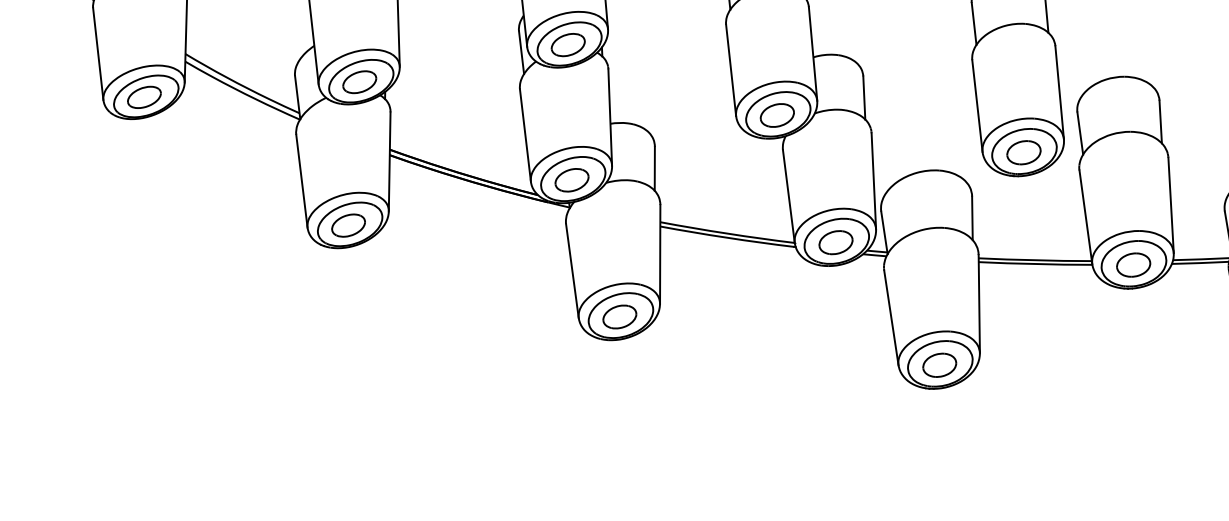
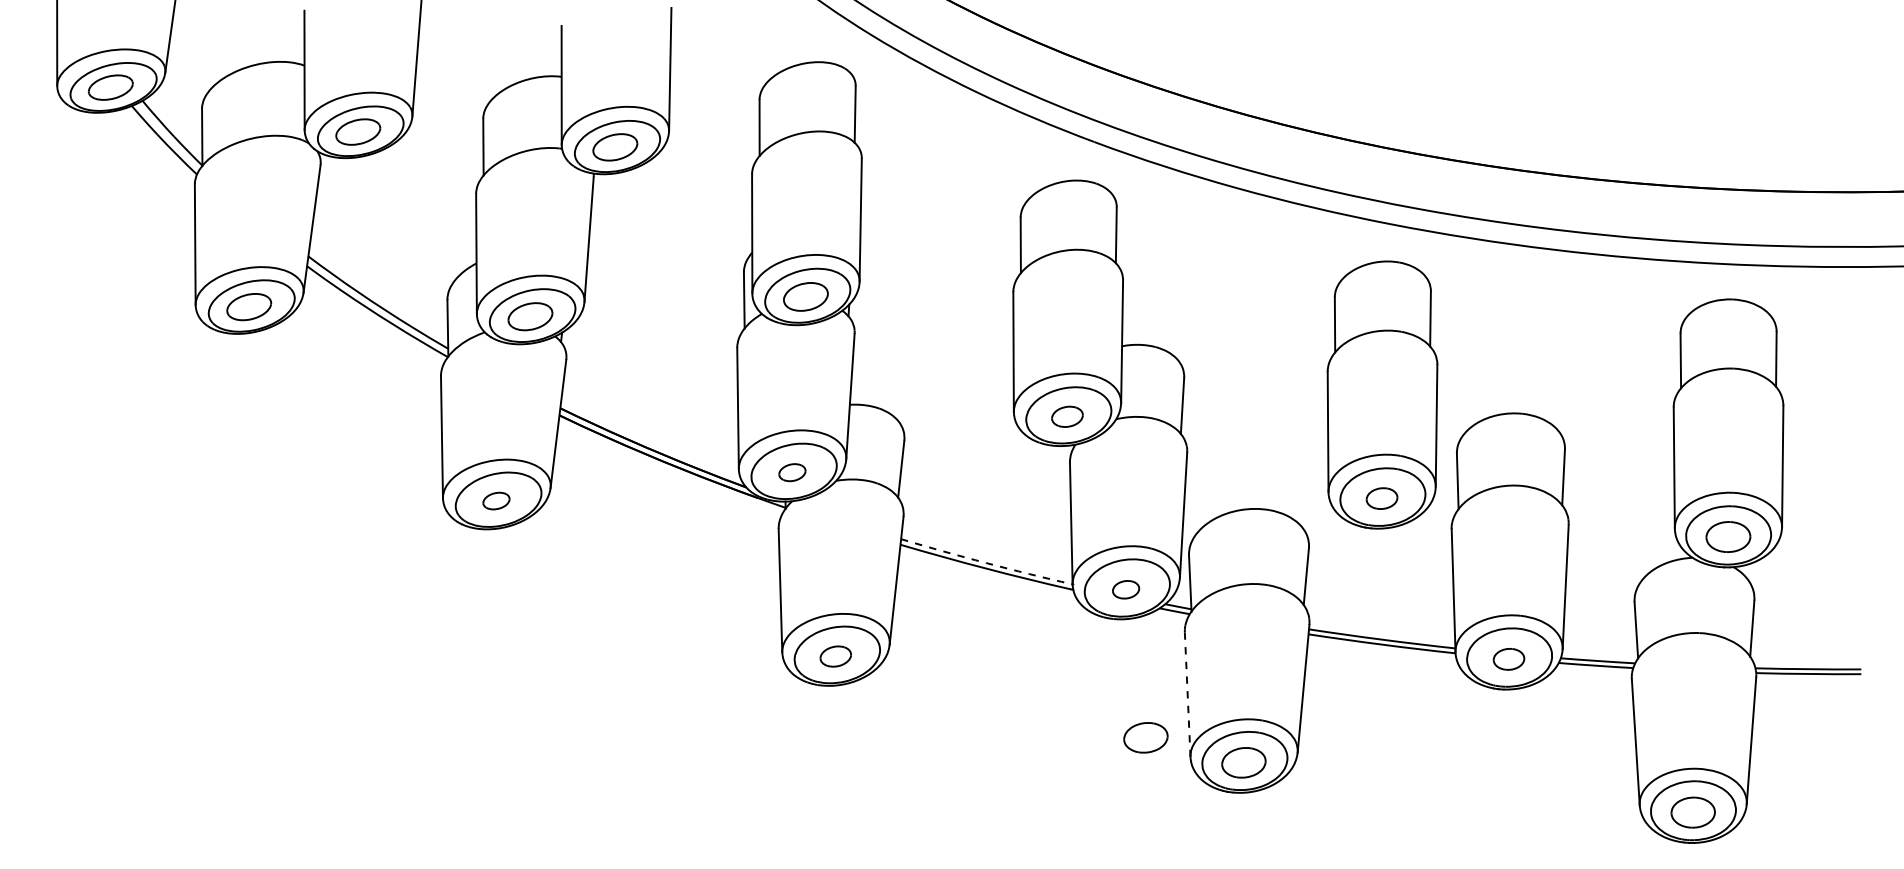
part: (777, 115) -> (1067, 416), size x0.7
part: (1023, 152) -> (1381, 498), size x0.7
part: (572, 180) -> (792, 472), size x0.6
part: (348, 225) -> (496, 500), size x0.6
arc: (727, 233) -> (986, 563), solid -> dashed
part: (835, 242) -> (1125, 589), size x0.6
part: (1133, 265) -> (1508, 659), size x0.7
part: (619, 316) -> (835, 656), size x0.7
line: (891, 318) -> (1187, 695), solid -> dashed
part: (862, 353) -> (1145, 737), added

